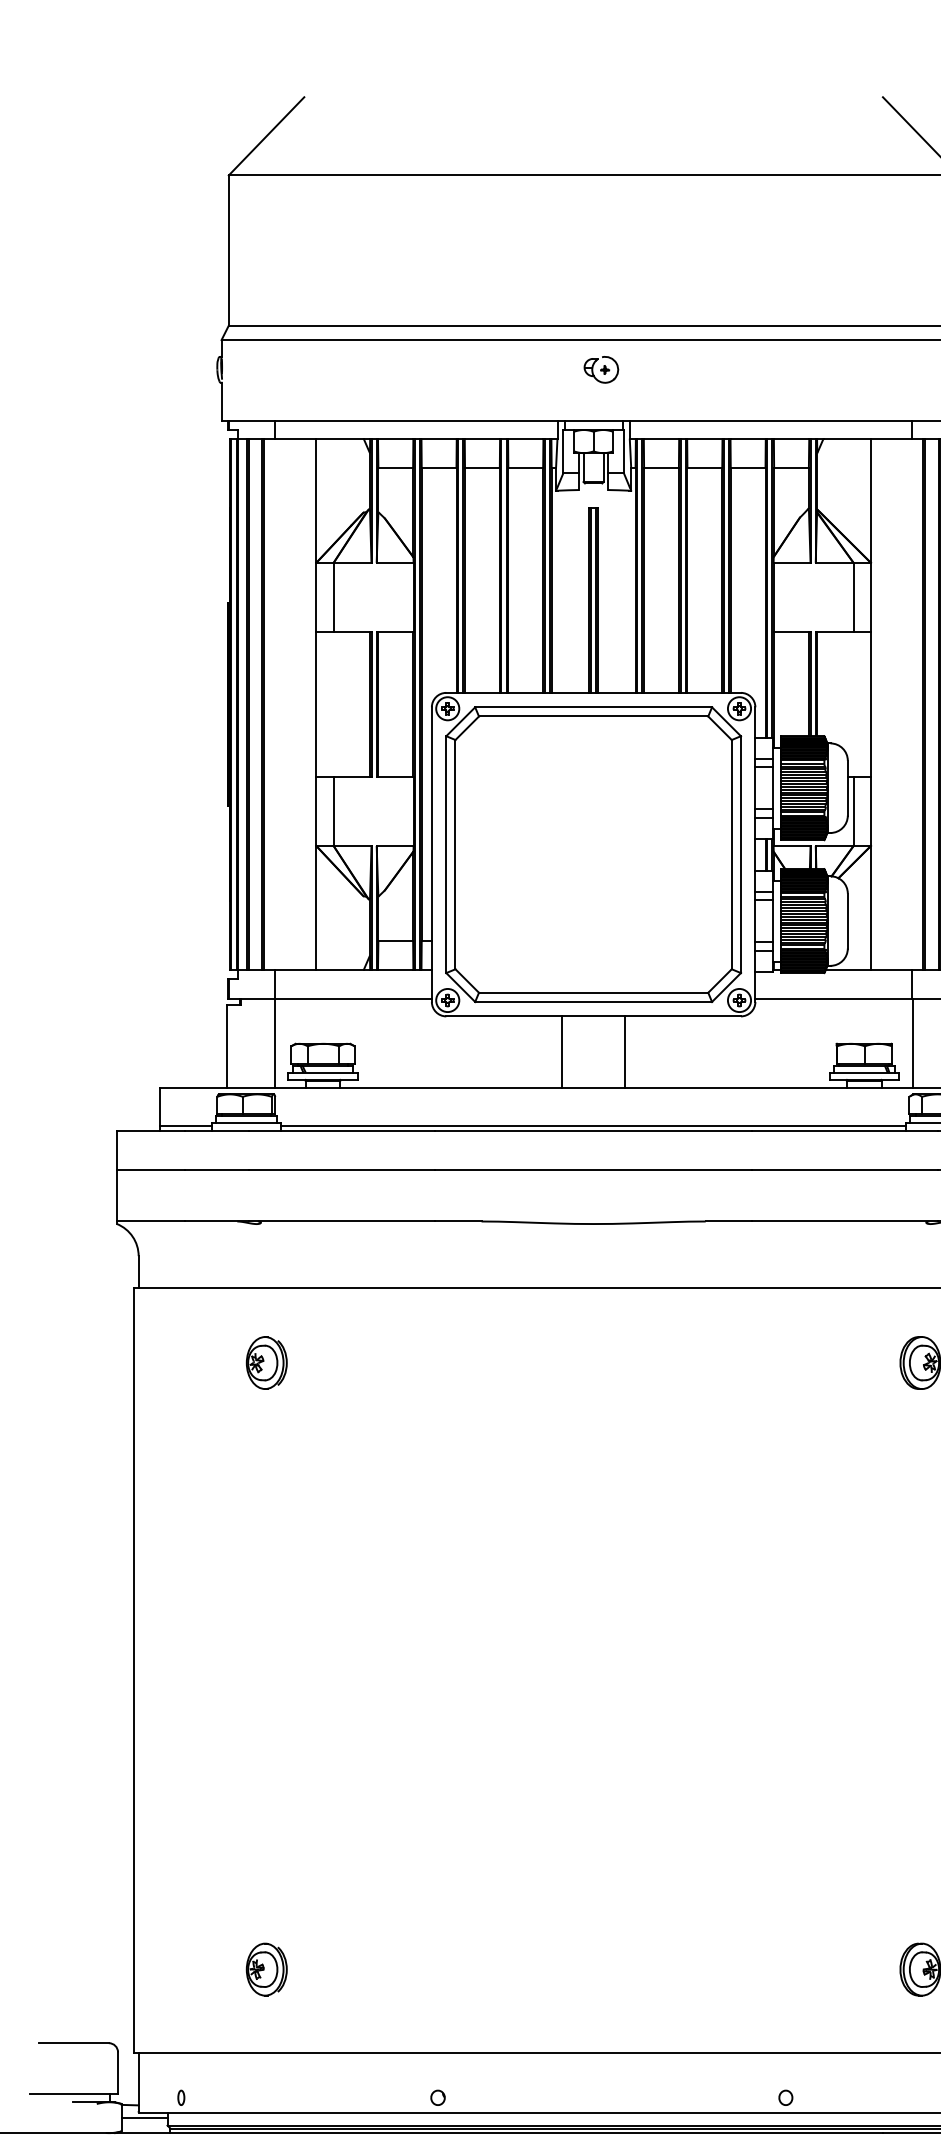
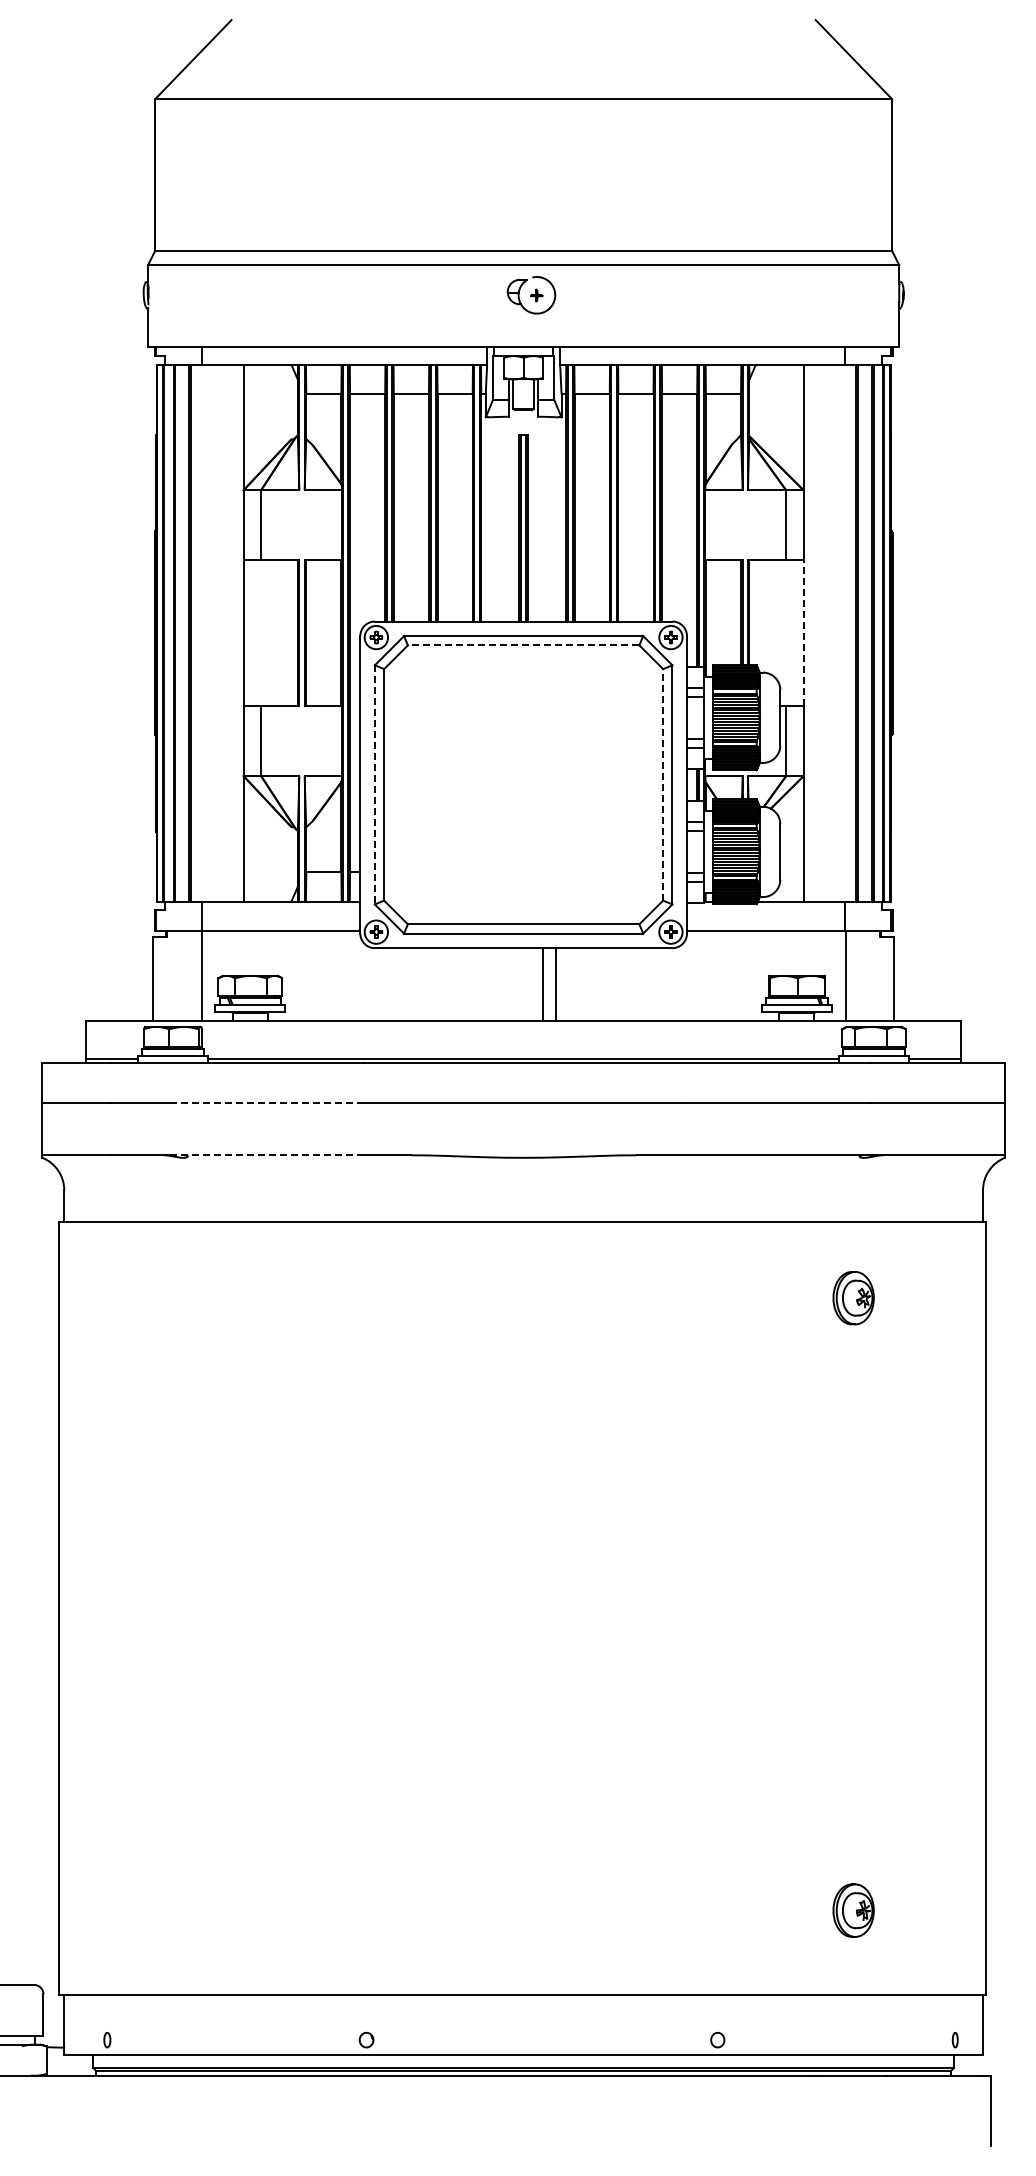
part: (601, 369) -> (531, 295), size x1.4
line: (870, 704) -> (803, 633), solid -> dashed
line: (593, 716) -> (523, 645), solid -> dashed
line: (445, 854) -> (374, 784), solid -> dashed
line: (732, 854) -> (663, 784), solid -> dashed
line: (561, 1052) -> (542, 984), moved
line: (341, 1169) -> (269, 1102), solid -> dashed
line: (341, 1221) -> (269, 1155), solid -> dashed
part: (266, 1363) -> (193, 1298), removed
part: (266, 1969) -> (193, 1910), removed
line: (144, 2118) -> (70, 2060), removed

